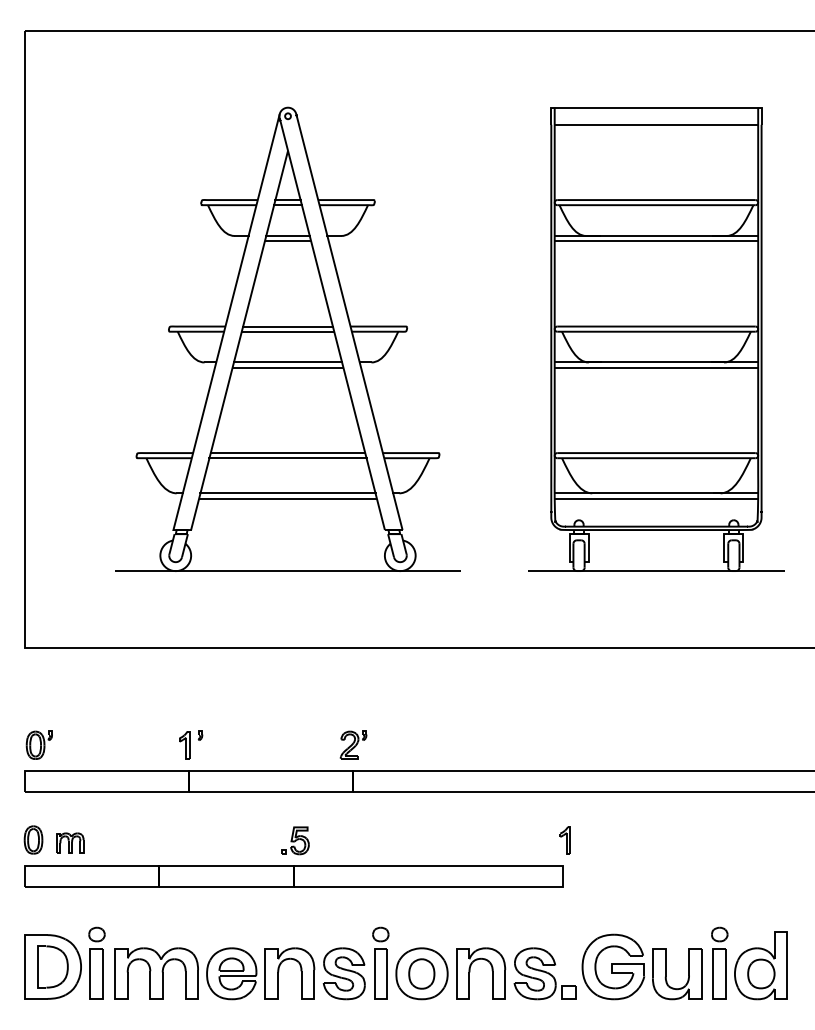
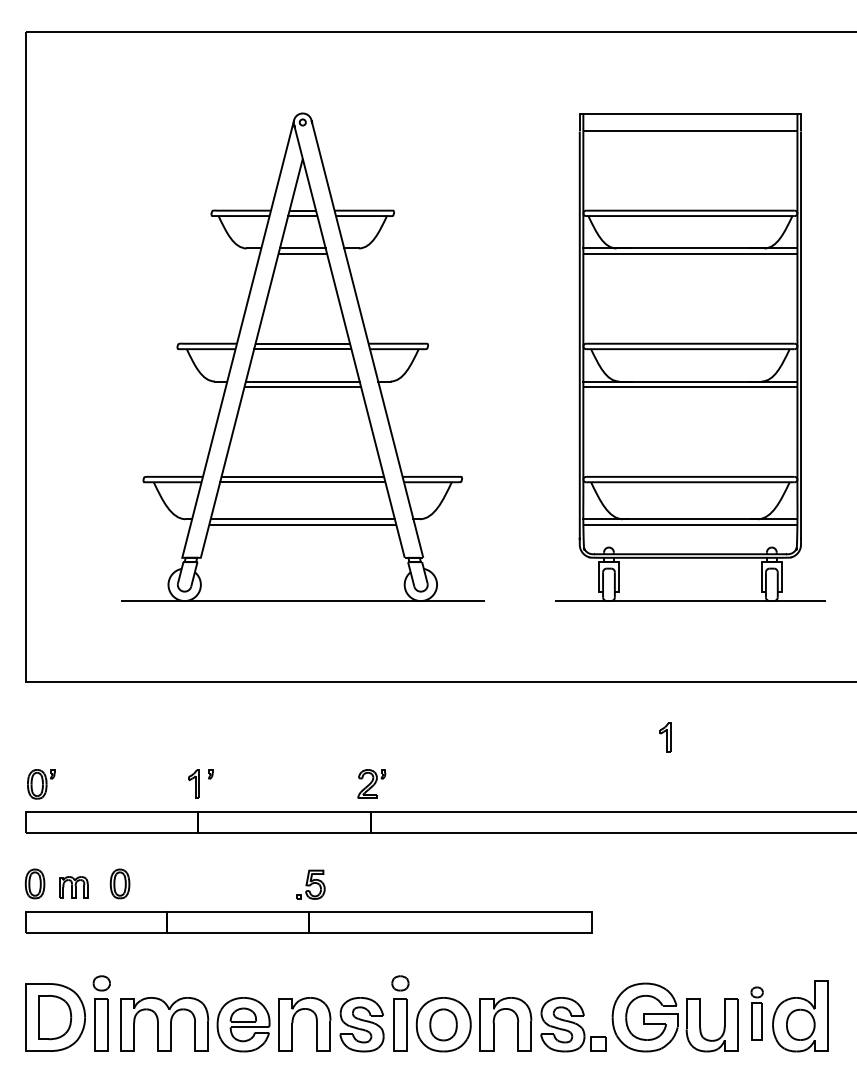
part: (113, 839) -> (119, 883), added
part: (565, 840) -> (665, 737), moved
part: (720, 963) -> (757, 1013), size x0.7

